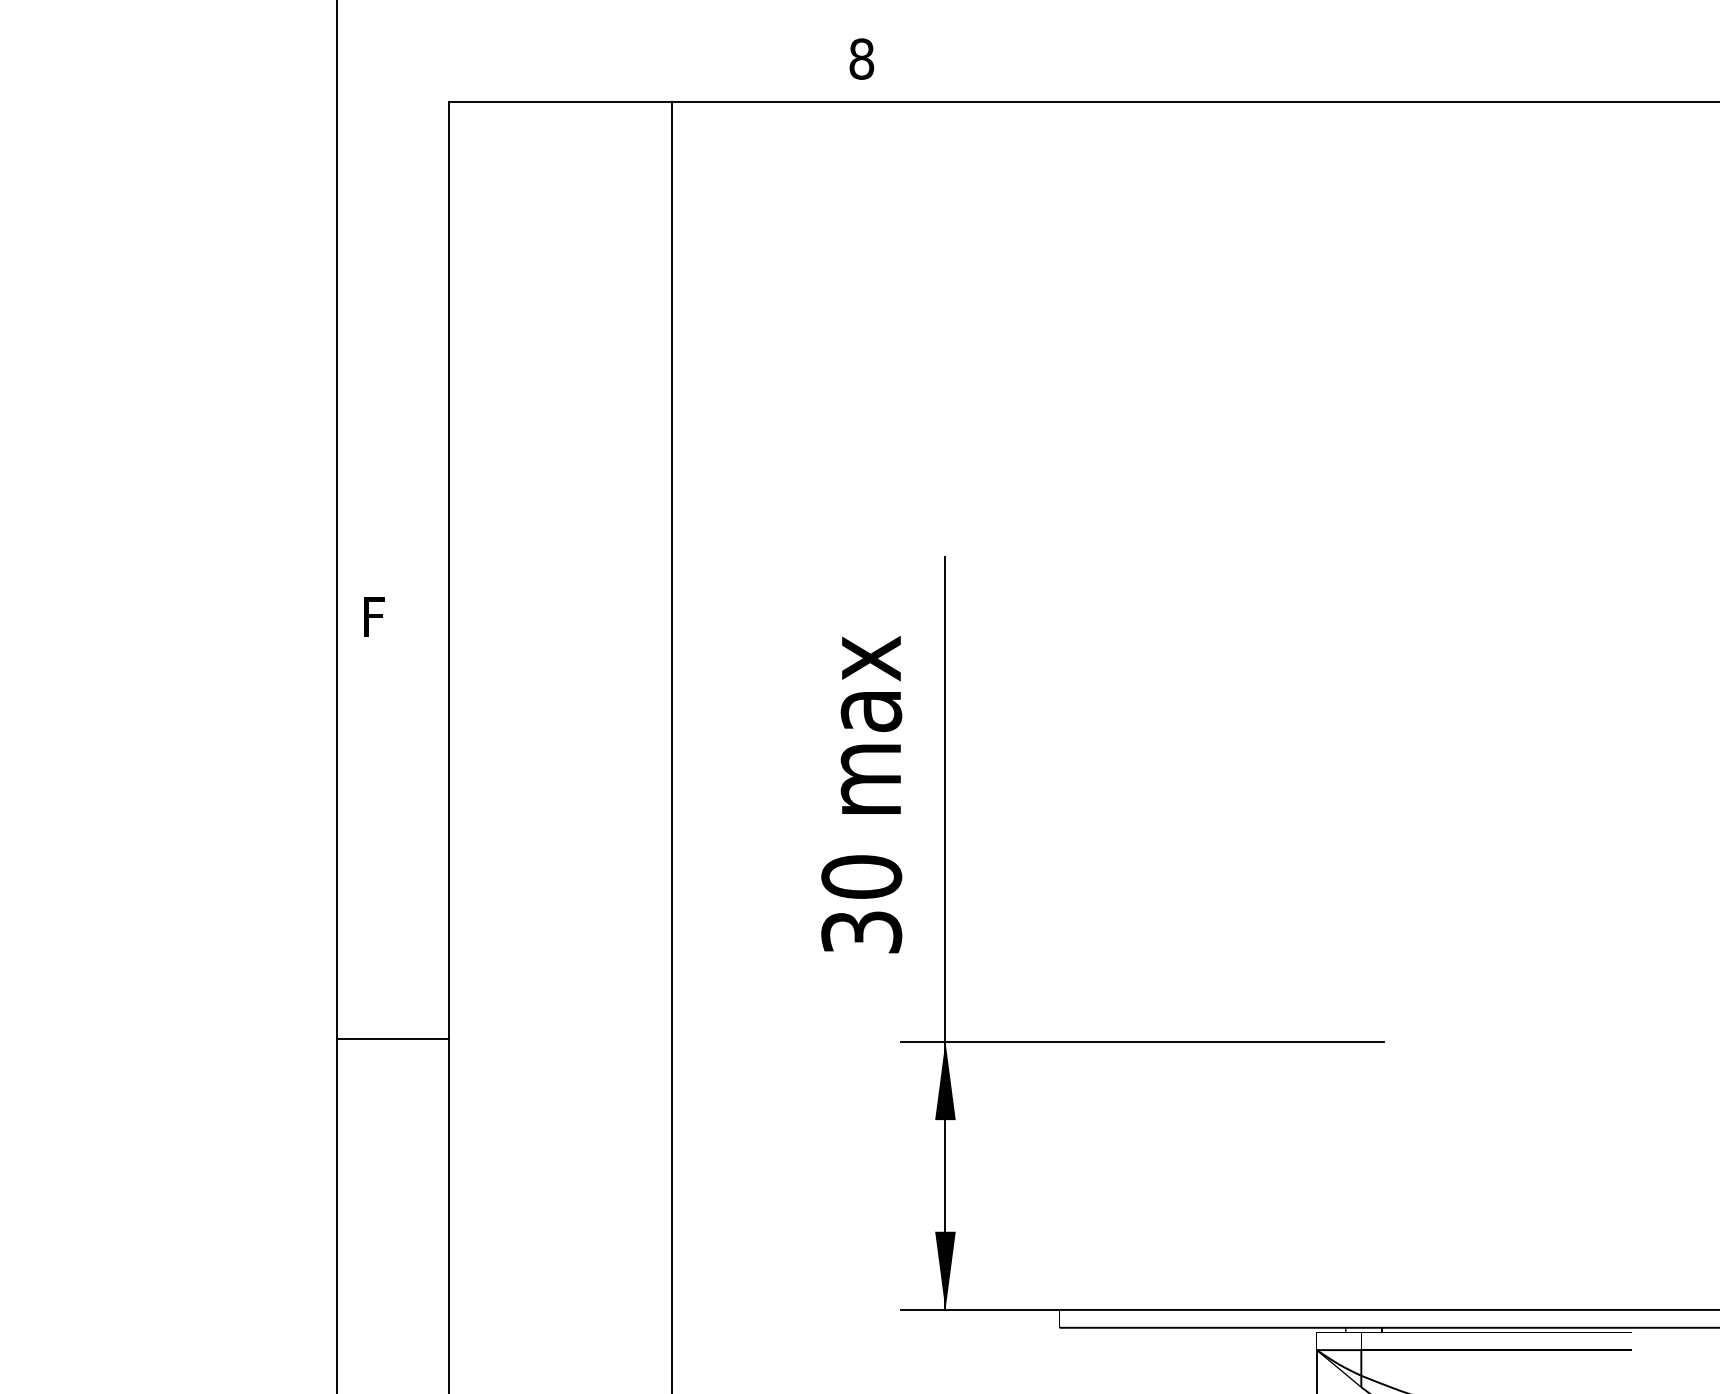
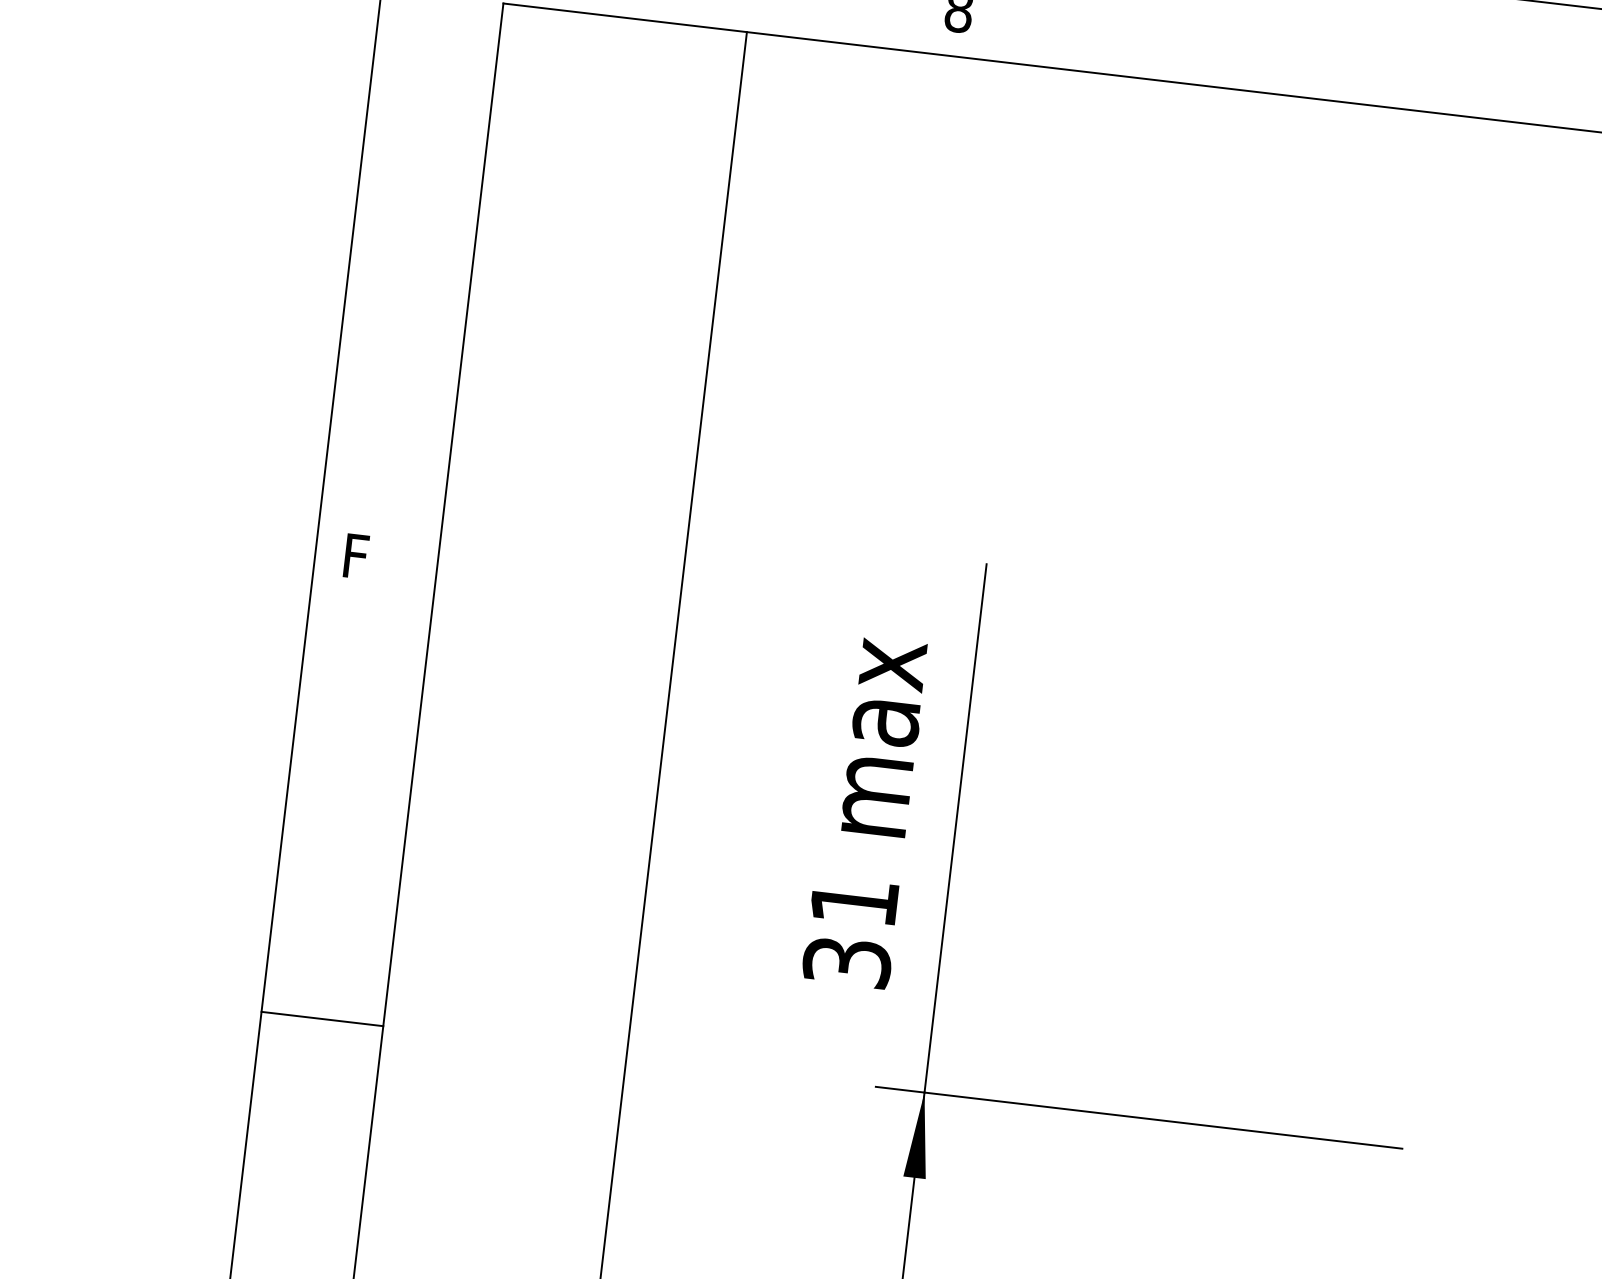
text: (861, 876) -> (854, 901), 30 -> 31

